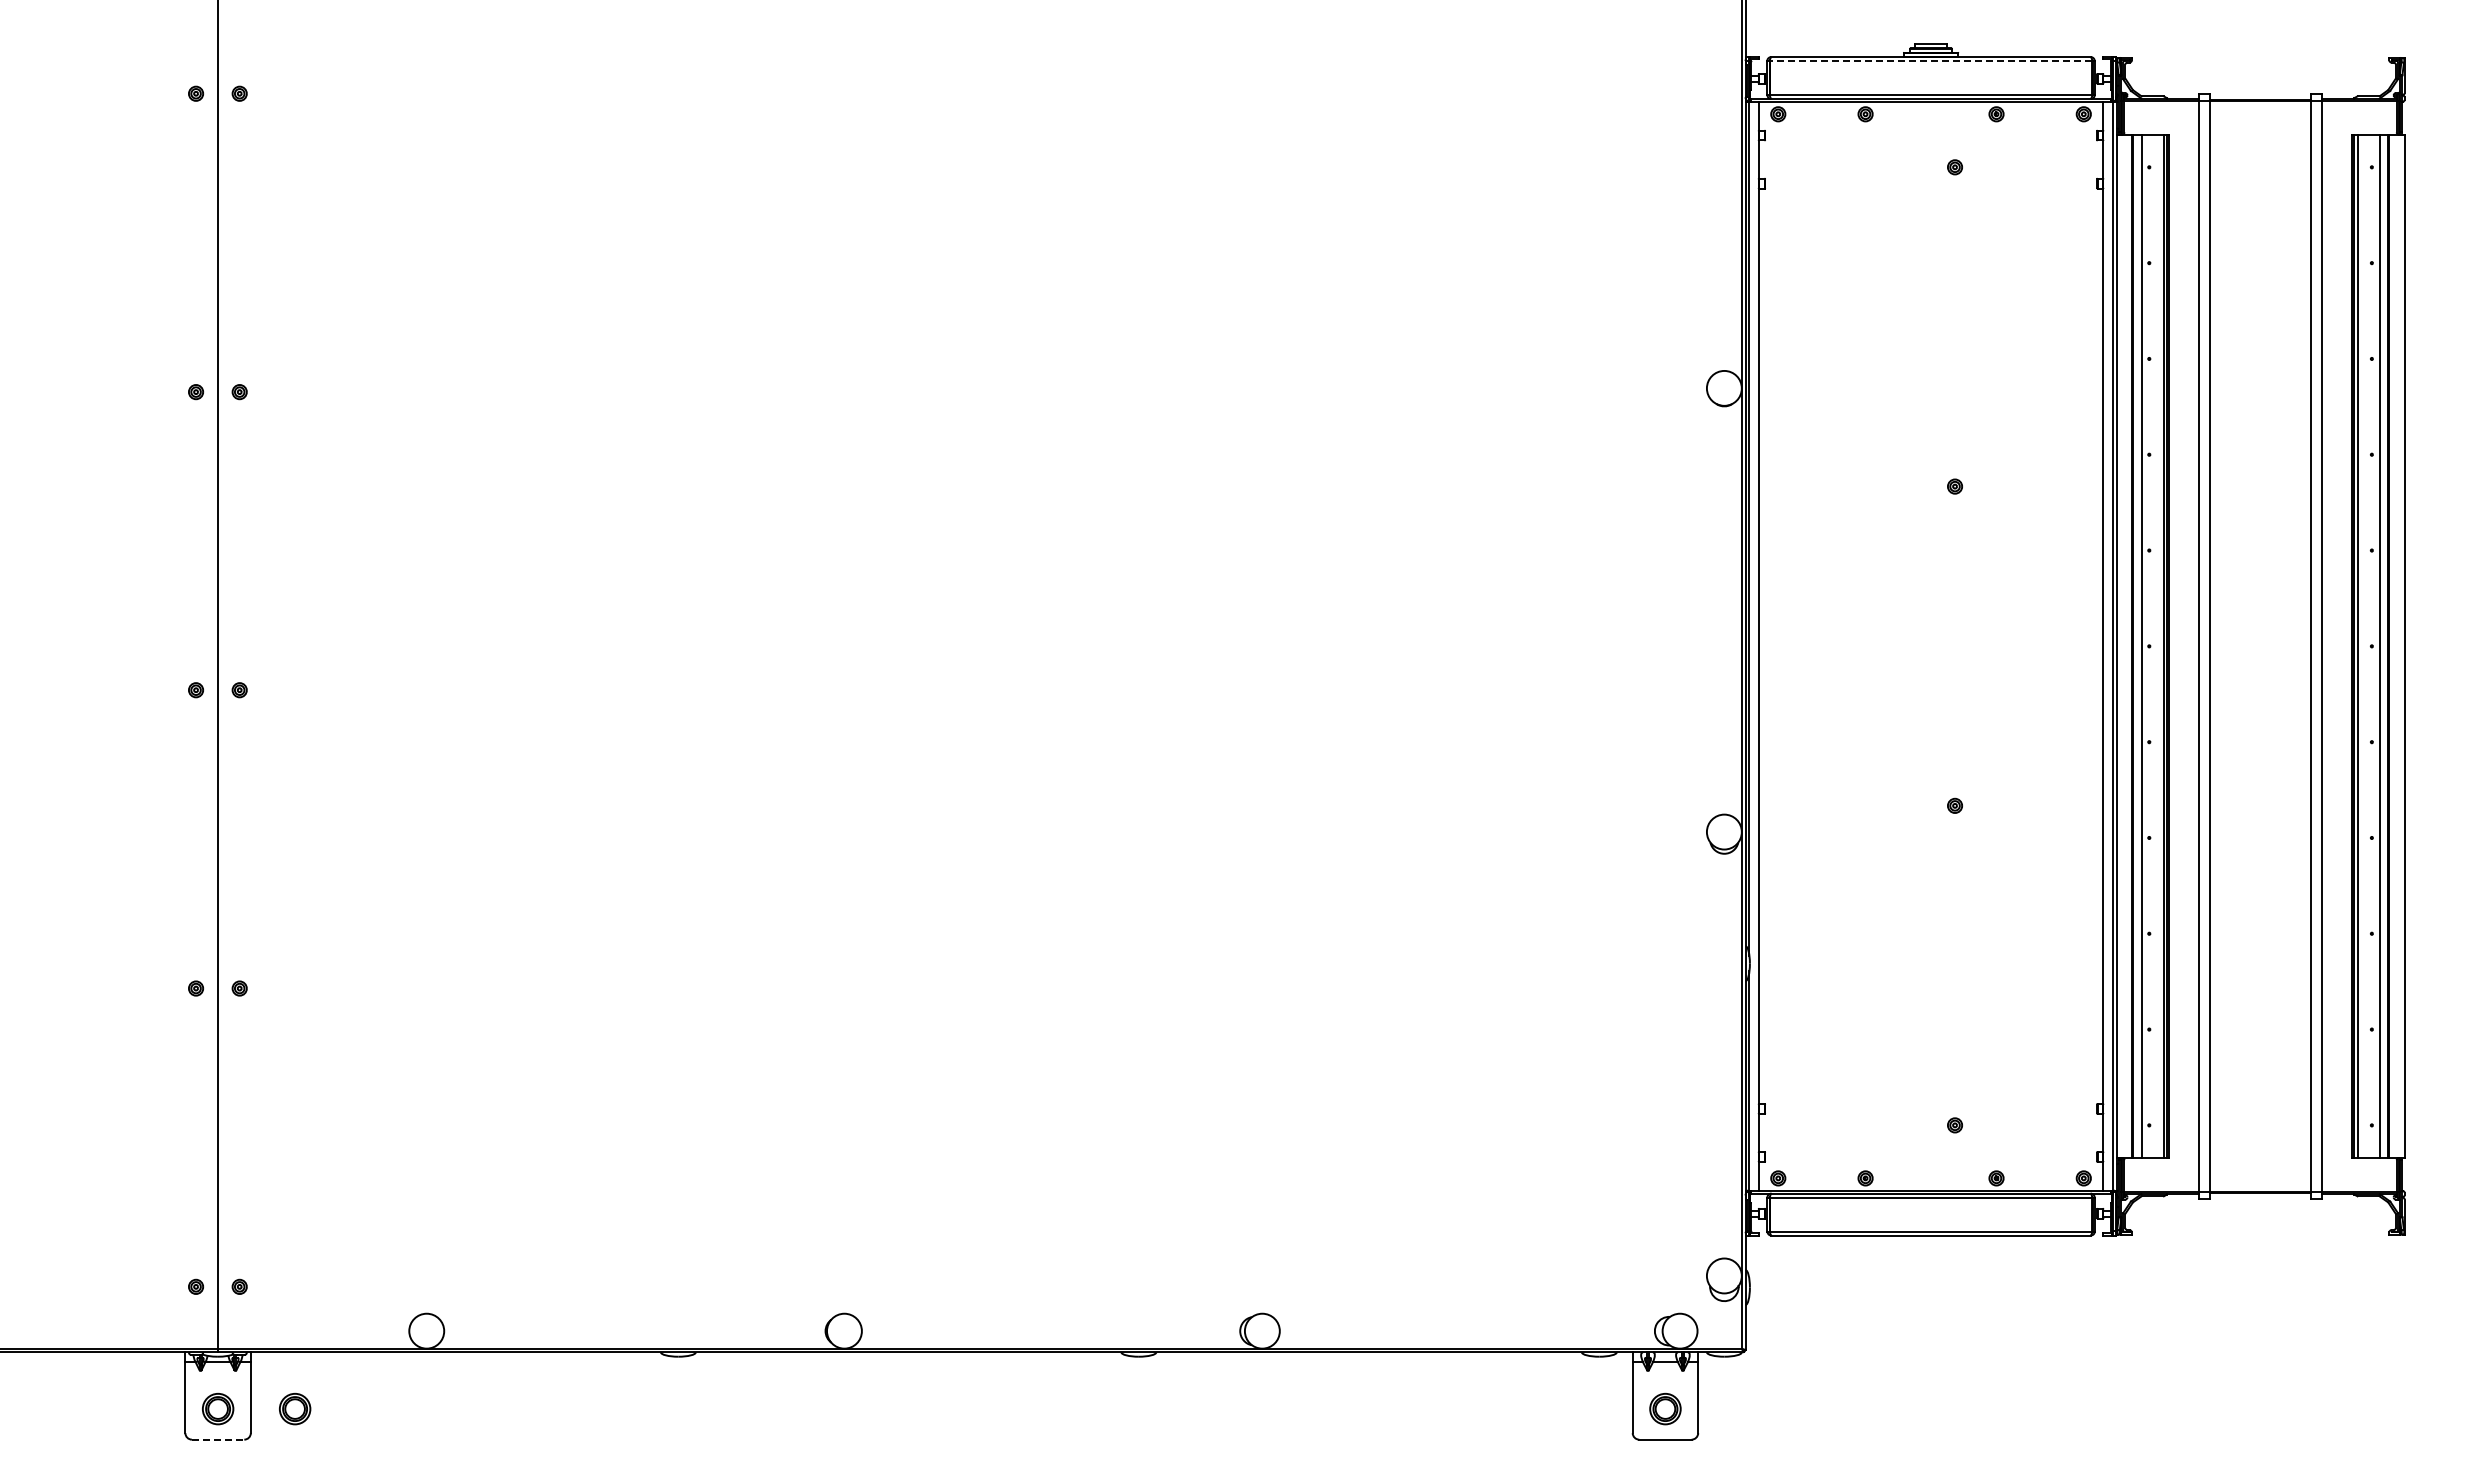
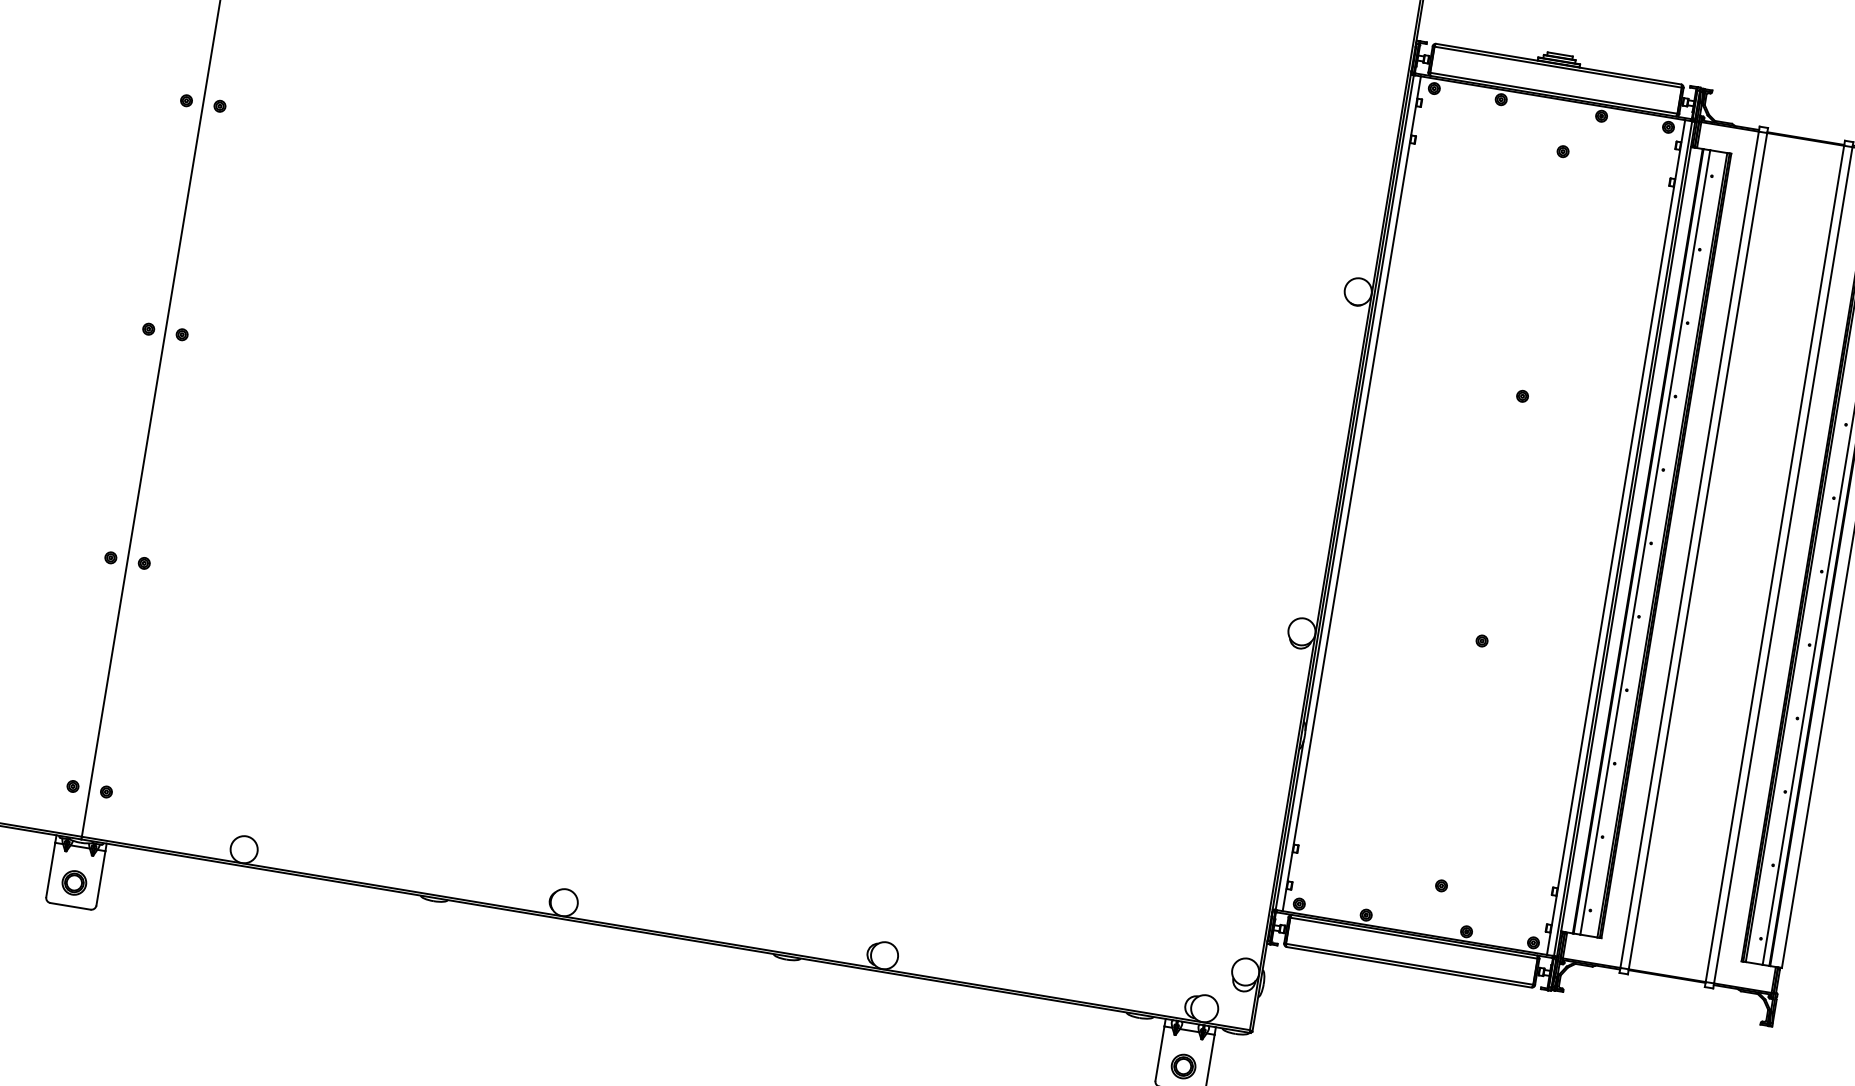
line: (1930, 61) -> (1557, 67), dashed -> solid
part: (295, 1408) -> (133, 892), removed
line: (218, 1439) -> (70, 906), dashed -> solid

